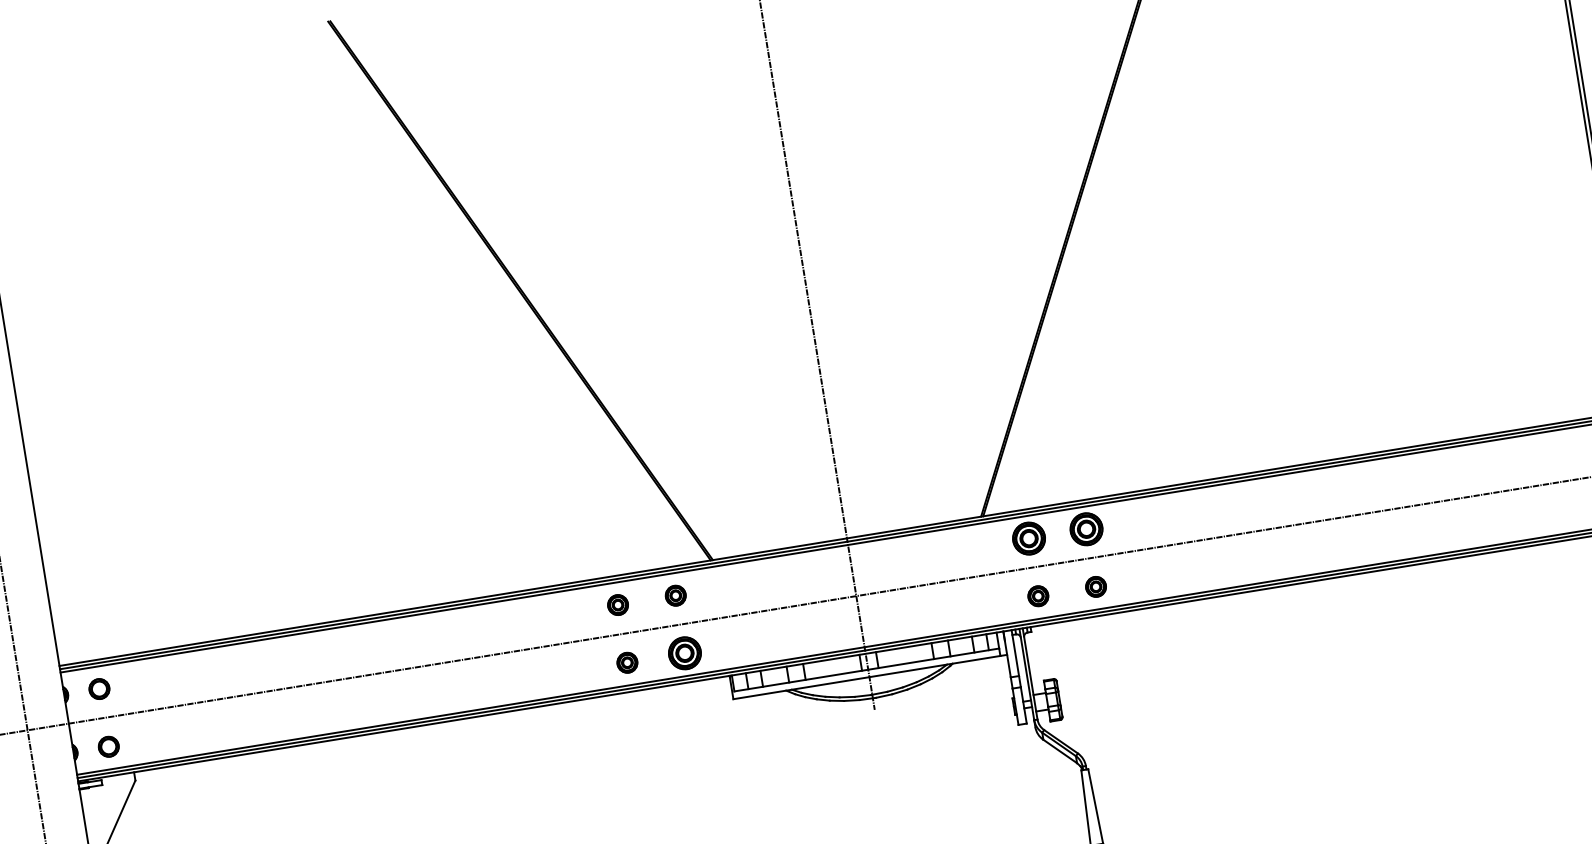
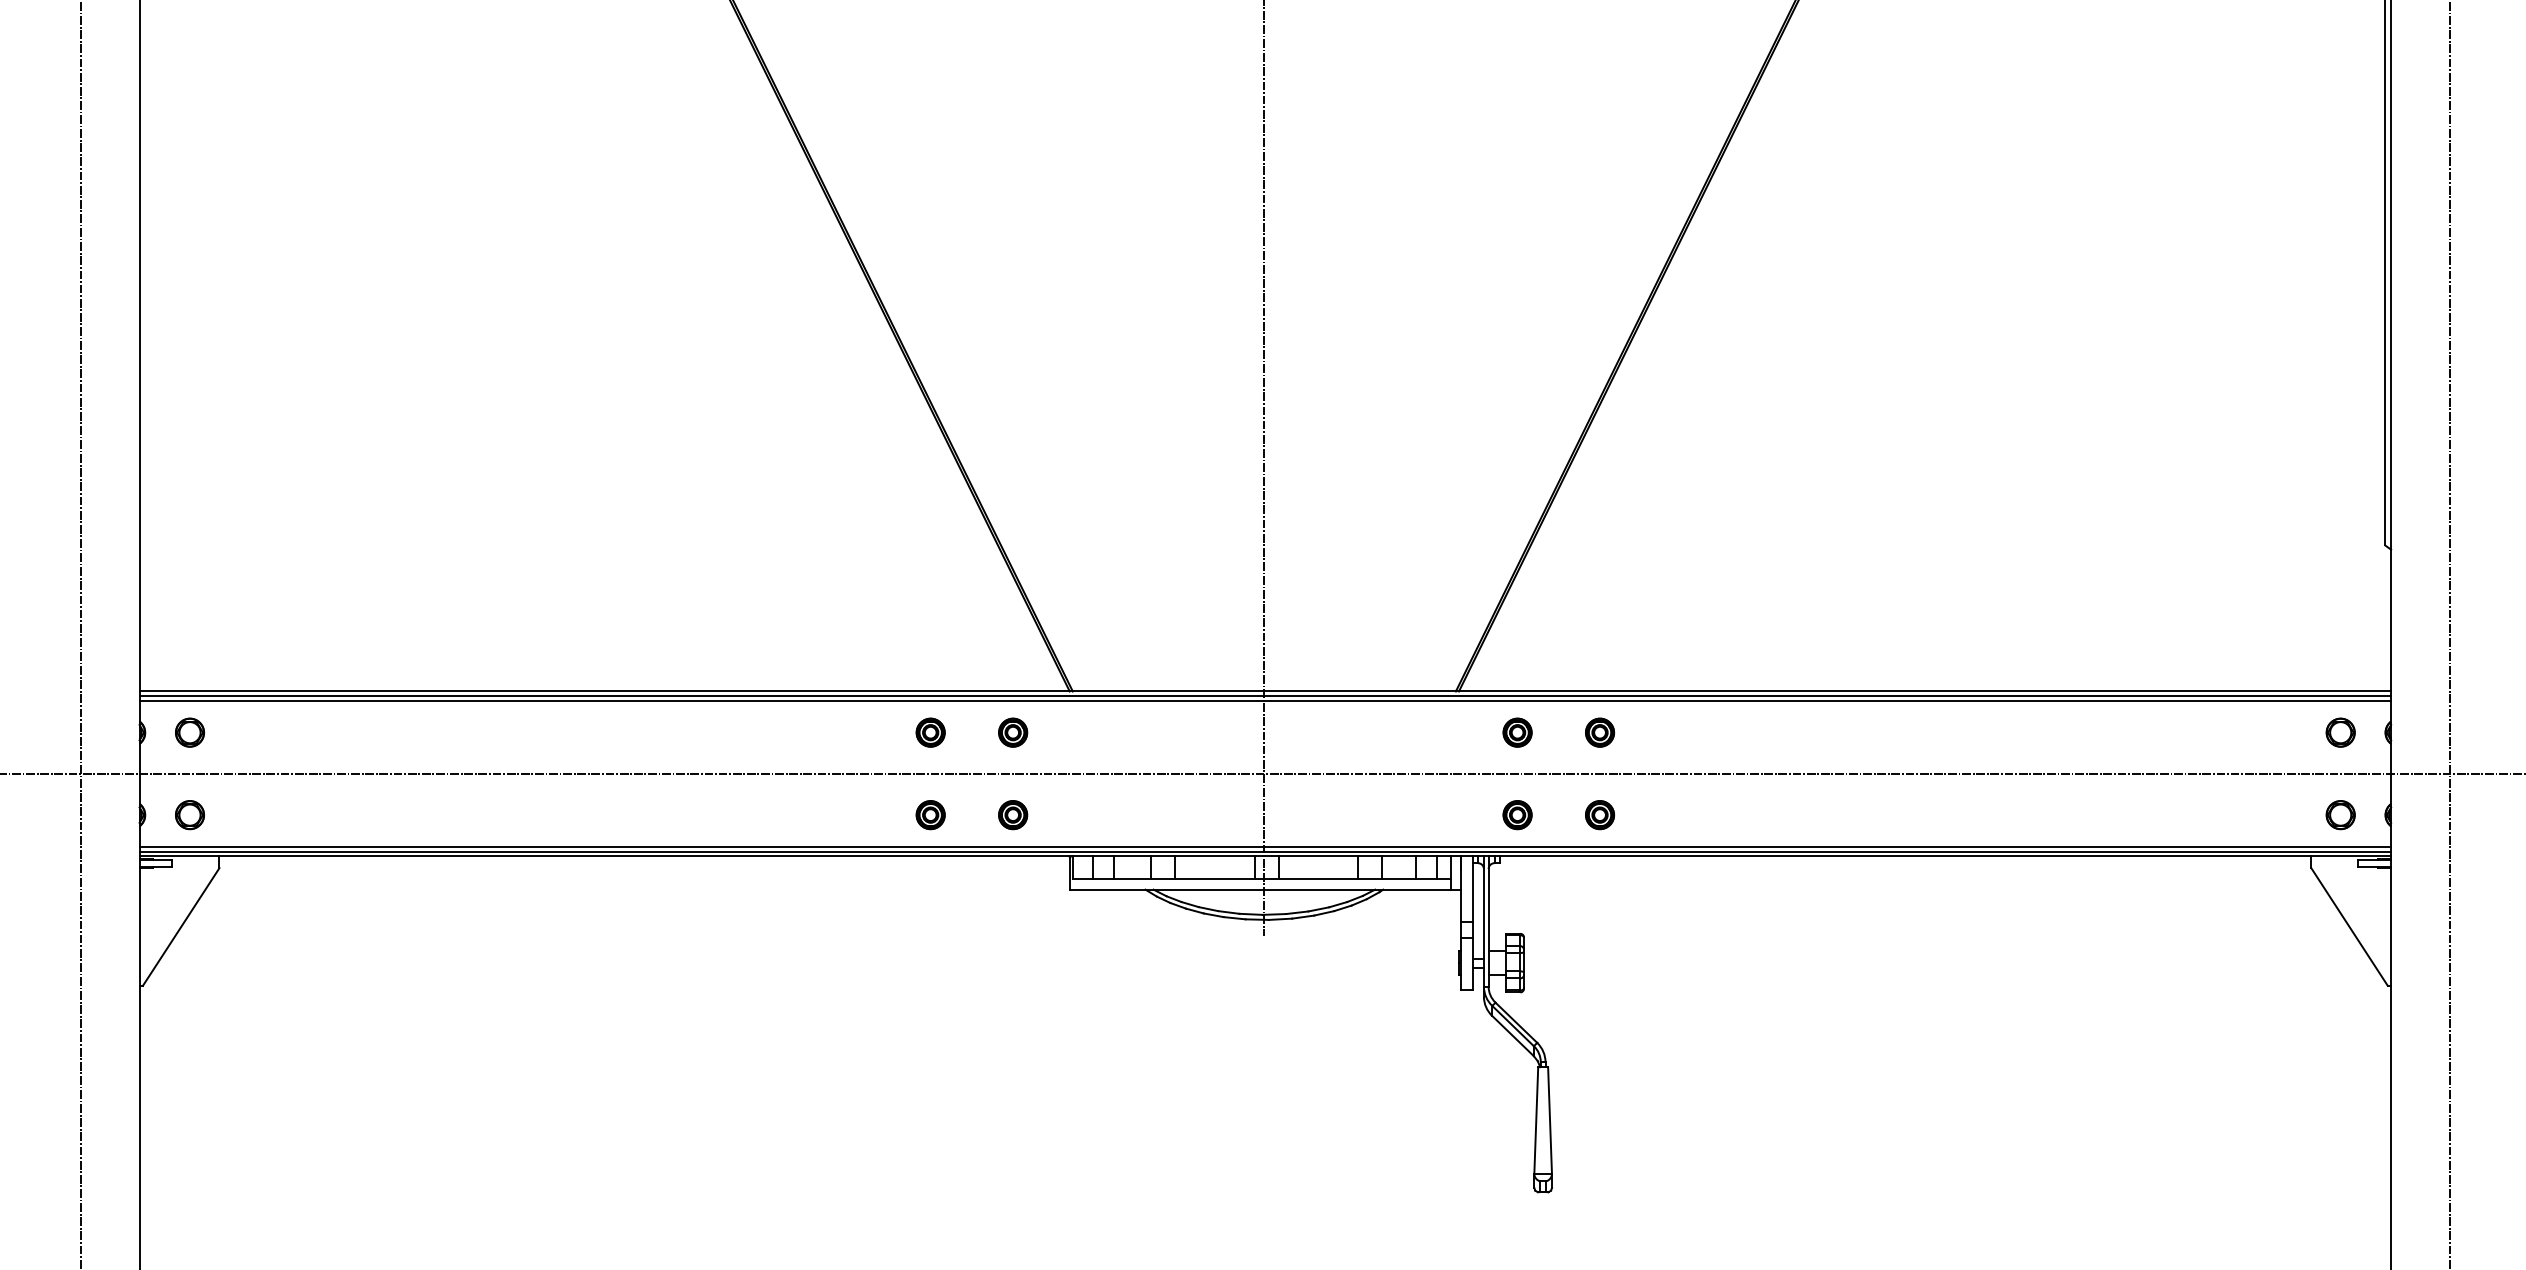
part: (1087, 528) -> (1600, 732), size x0.62
part: (1028, 538) -> (1517, 732), size x0.62
part: (685, 653) -> (1013, 815), size x0.62

